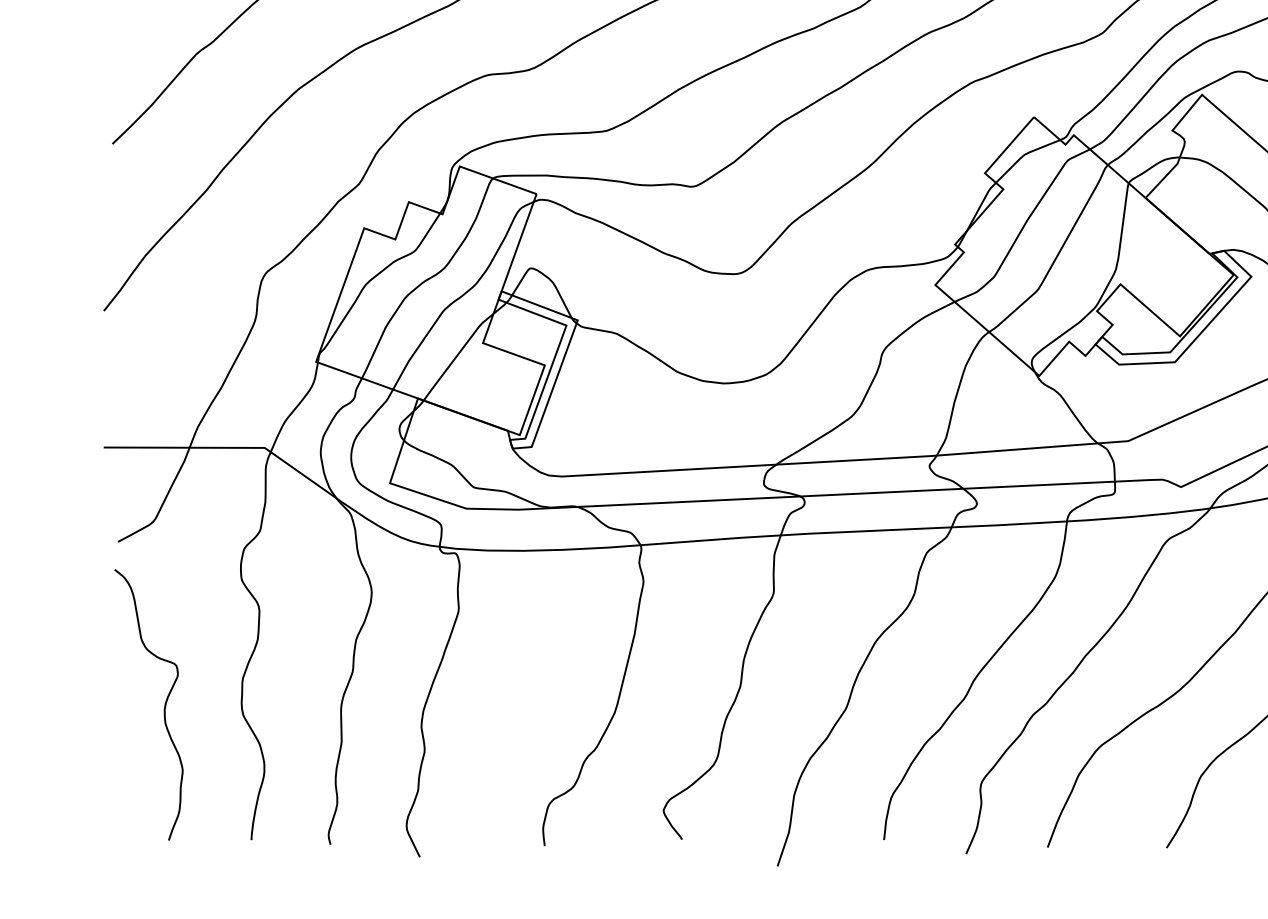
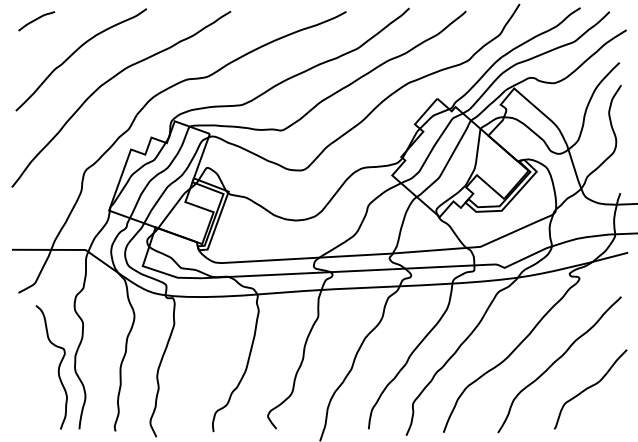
curve: (161, 711) -> (57, 370), moved

